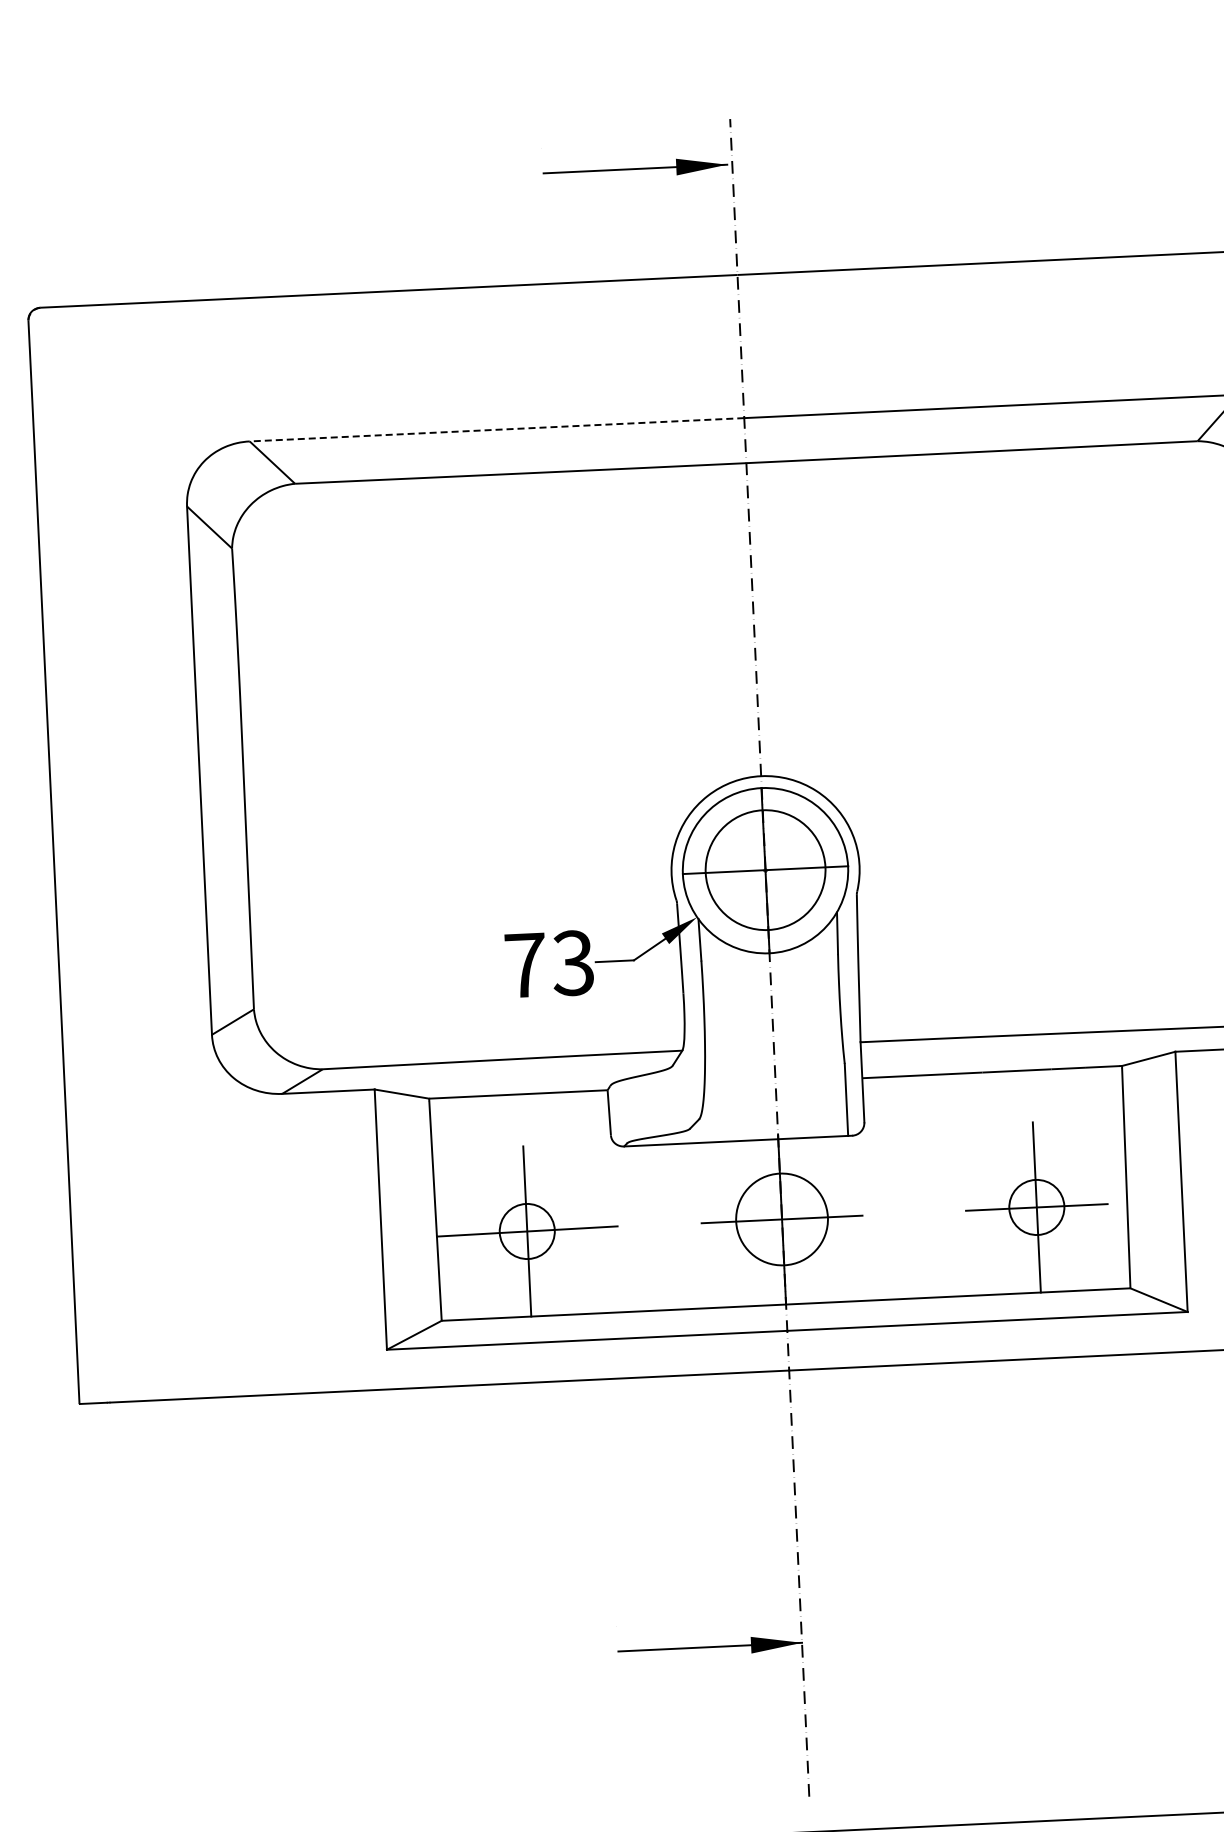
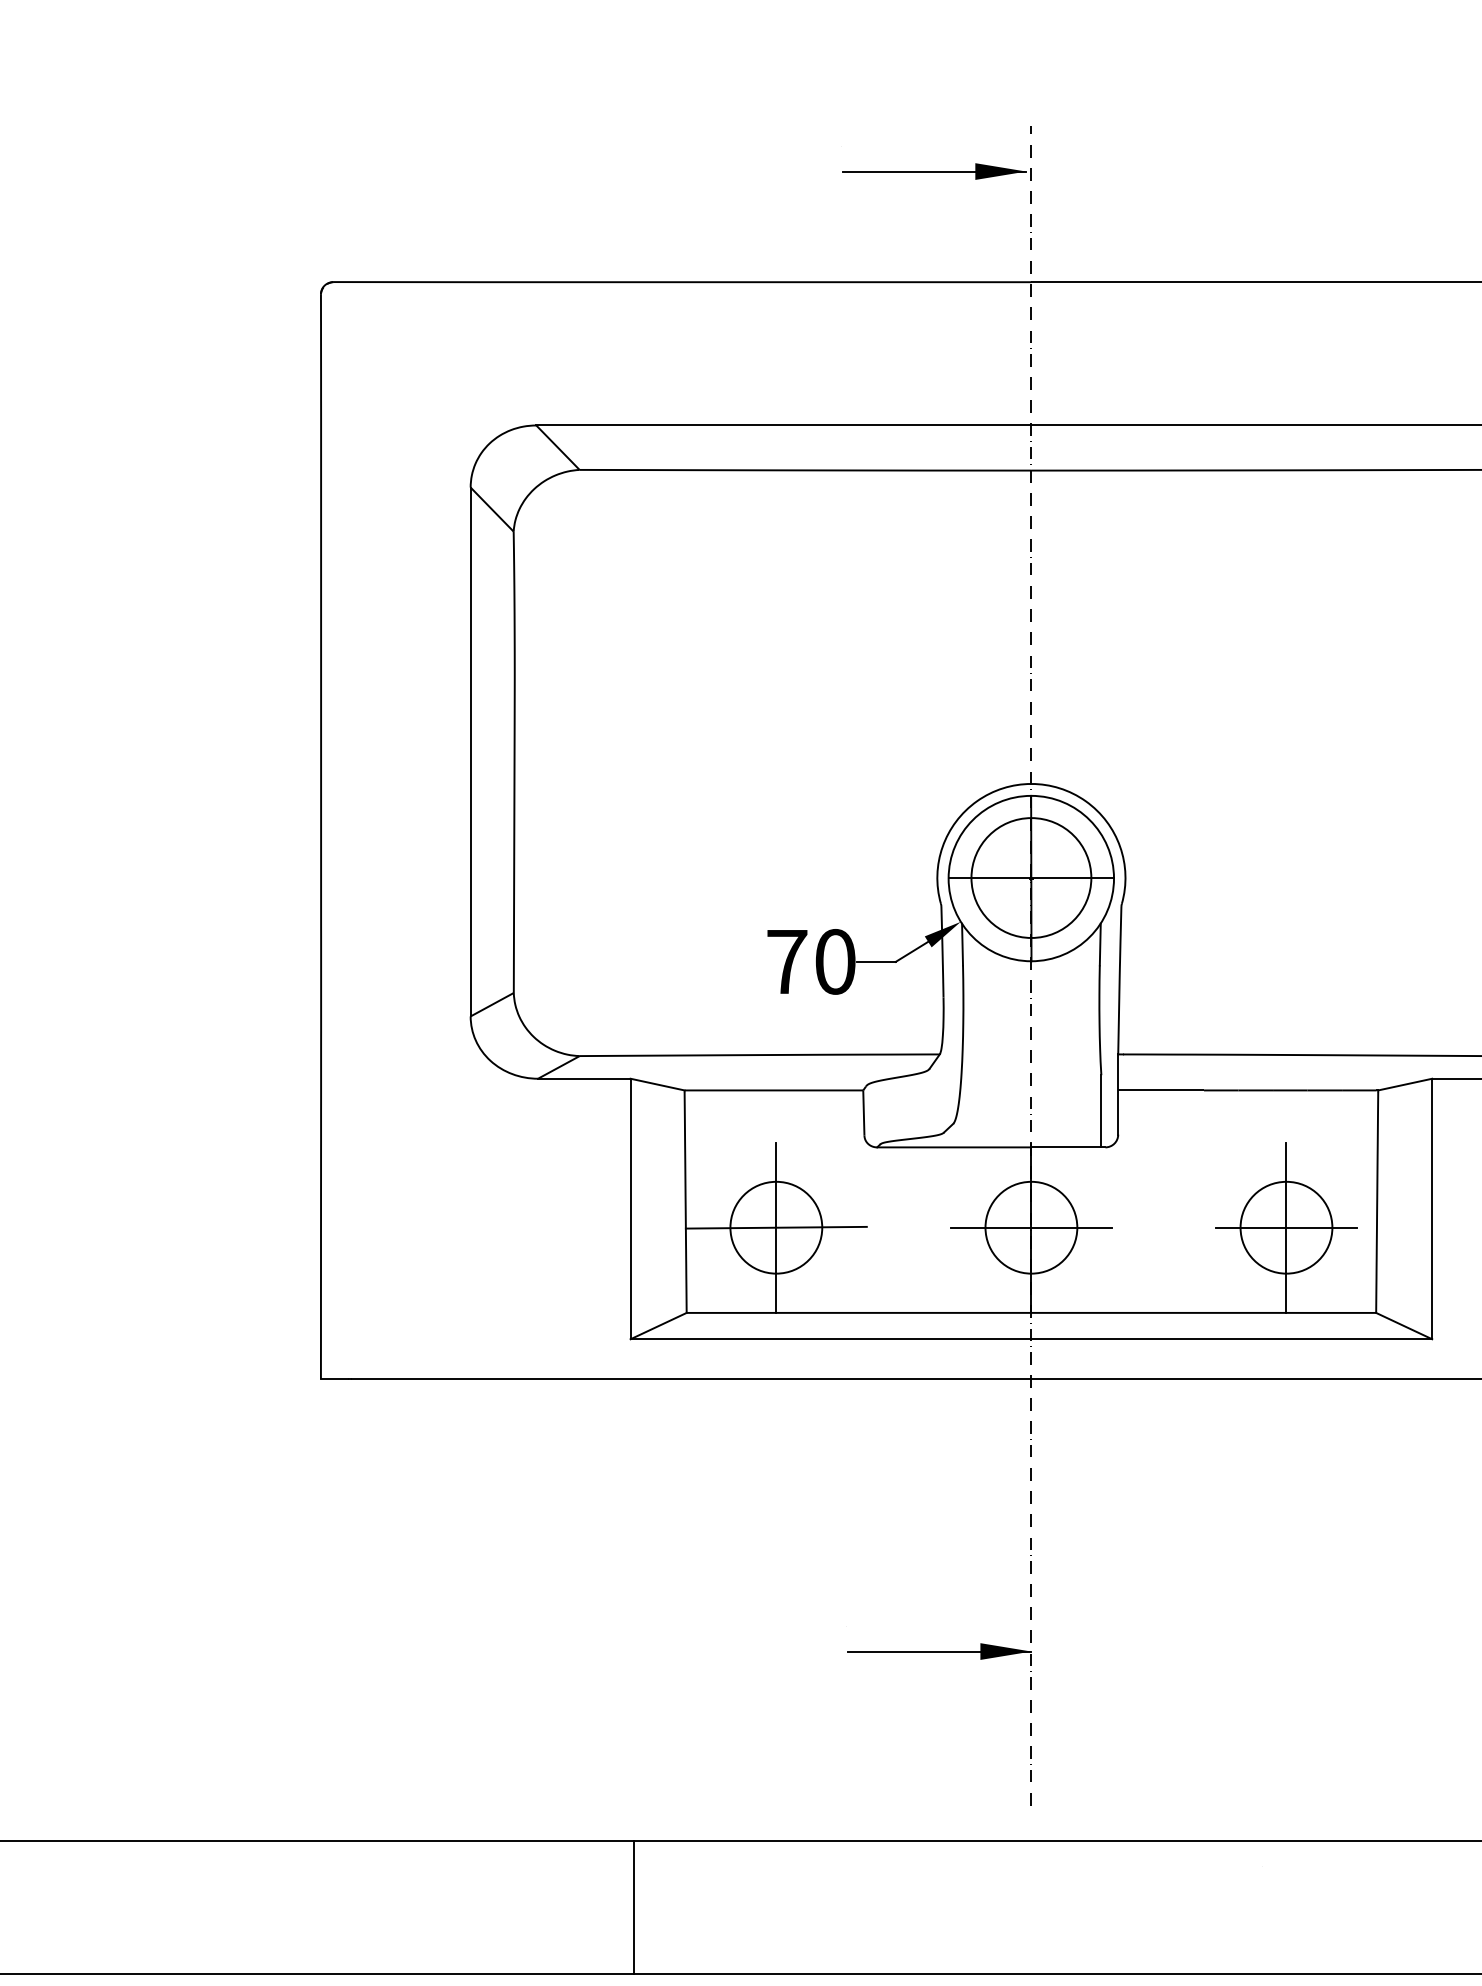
line: (496, 429) -> (783, 425), dashed -> solid
text: (572, 962) -> (834, 961), 73 -> 70
circle: (1036, 1207) -> (1286, 1227), size x1.67
circle: (527, 1231) -> (776, 1227), size x1.67

